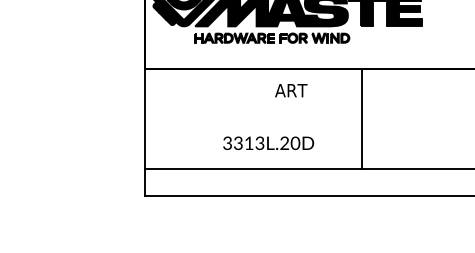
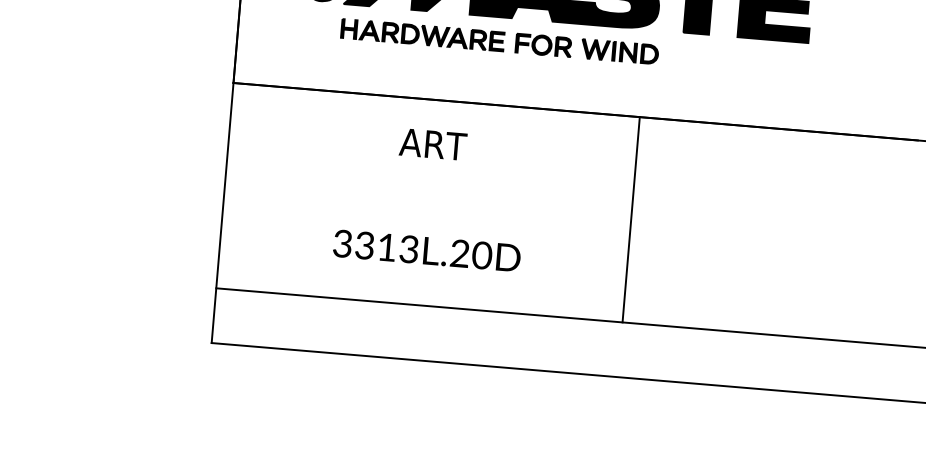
text: (291, 90) -> (433, 144), moved
line: (362, 118) -> (632, 218), moved
text: (268, 142) -> (426, 249), moved

